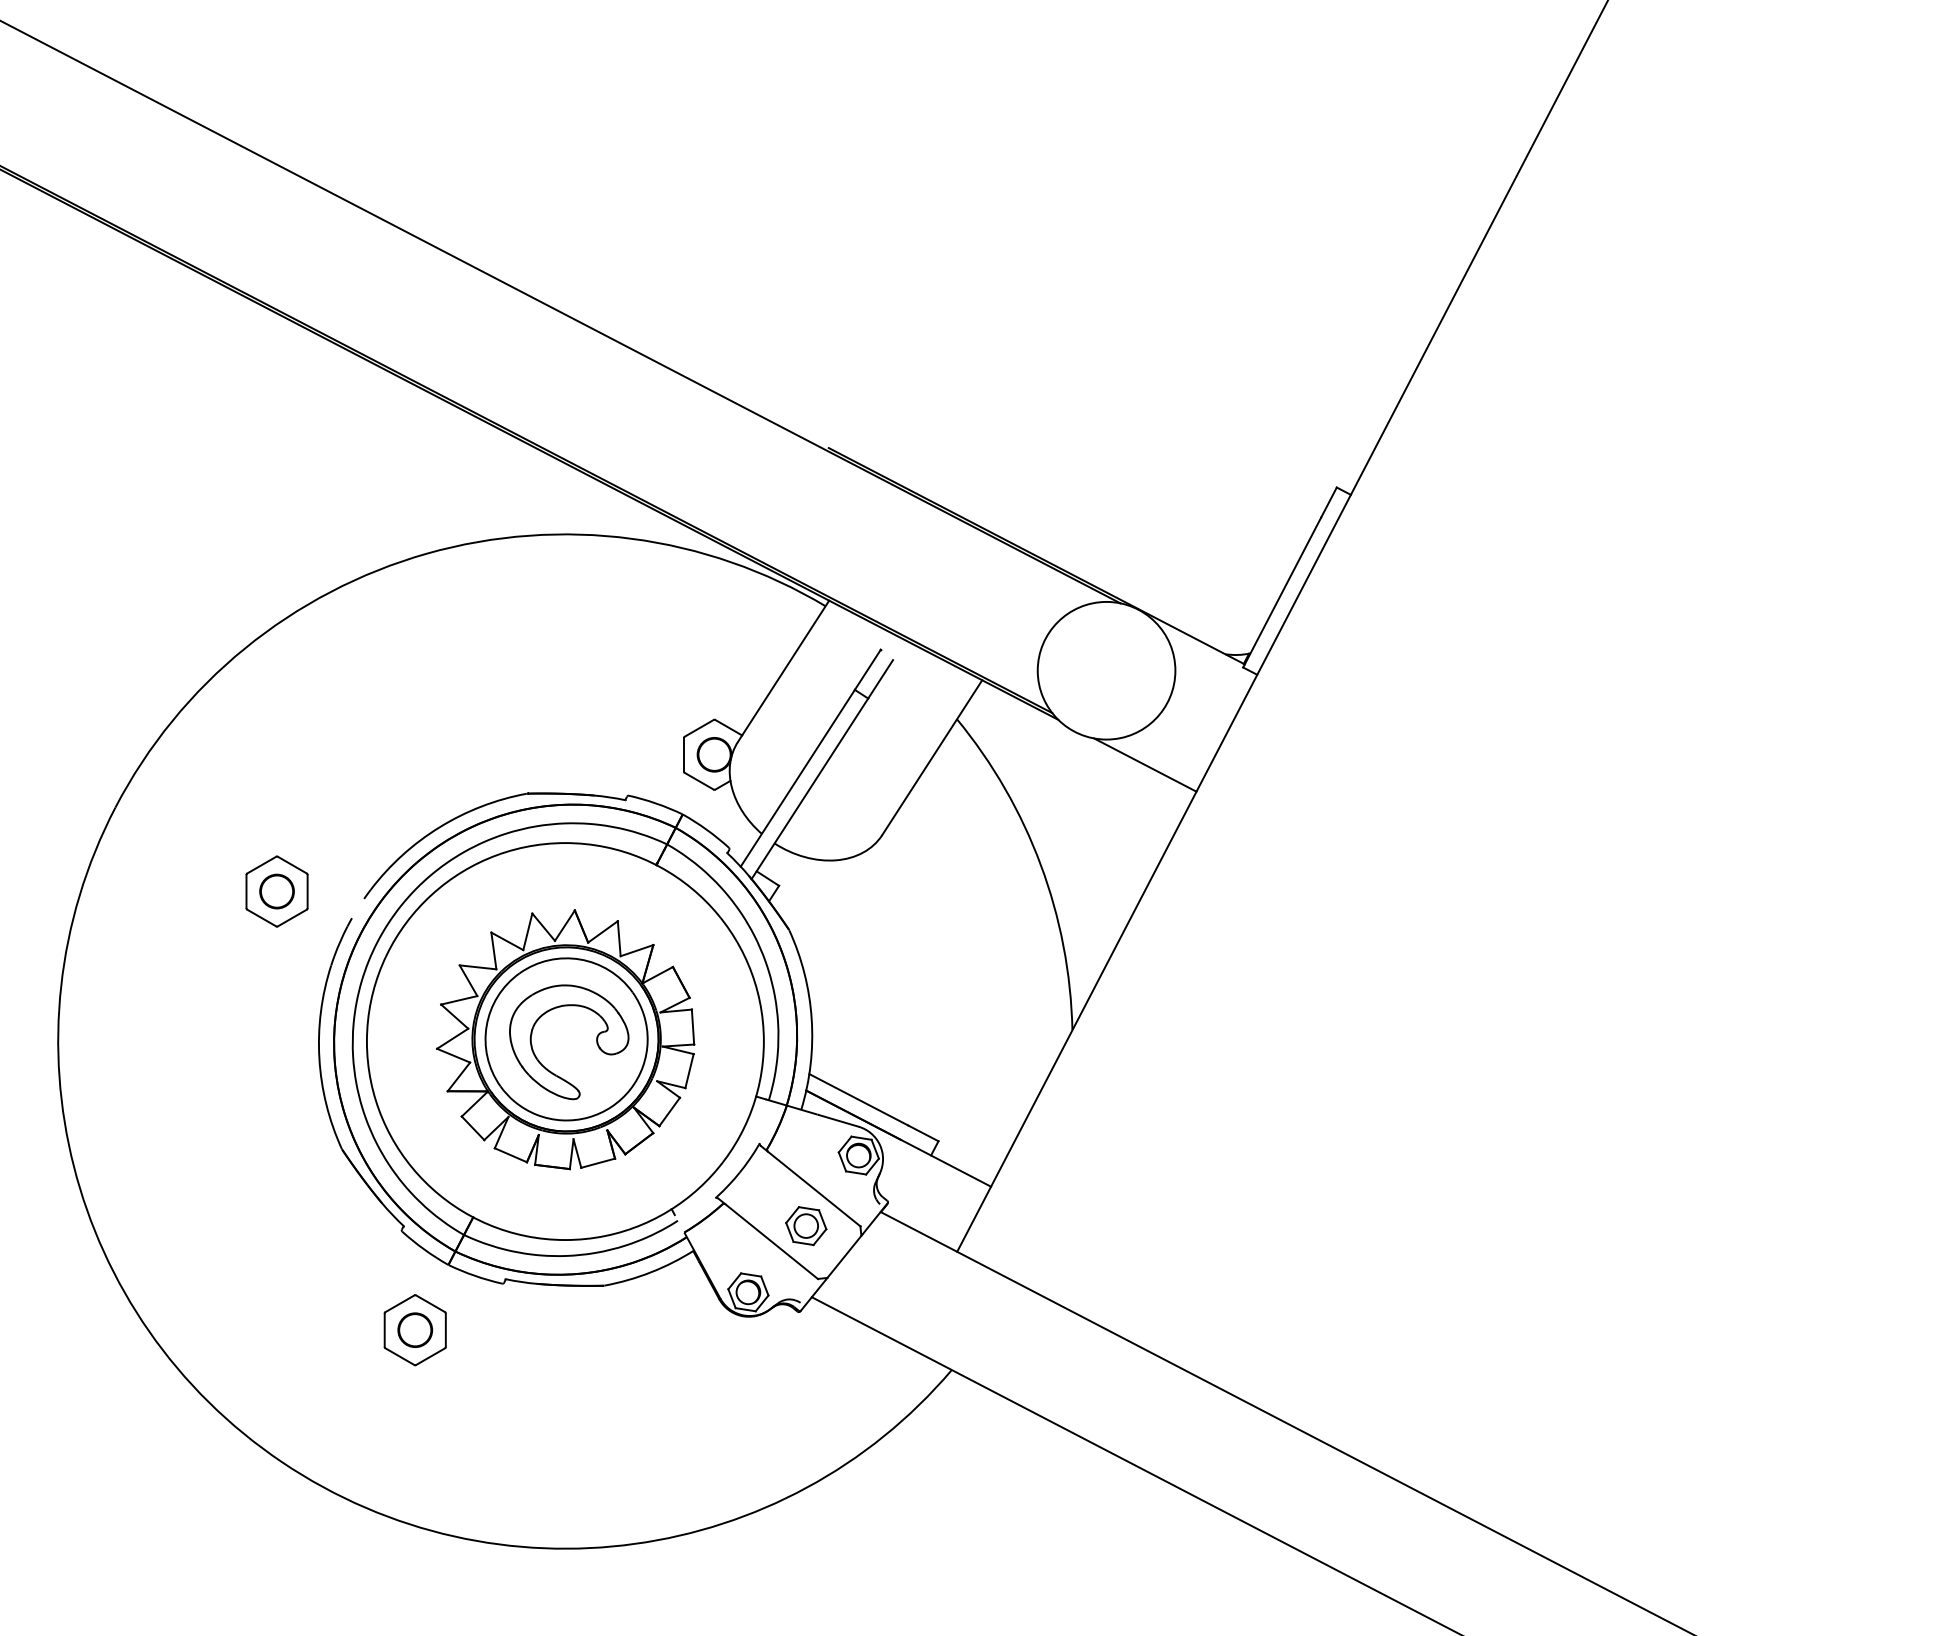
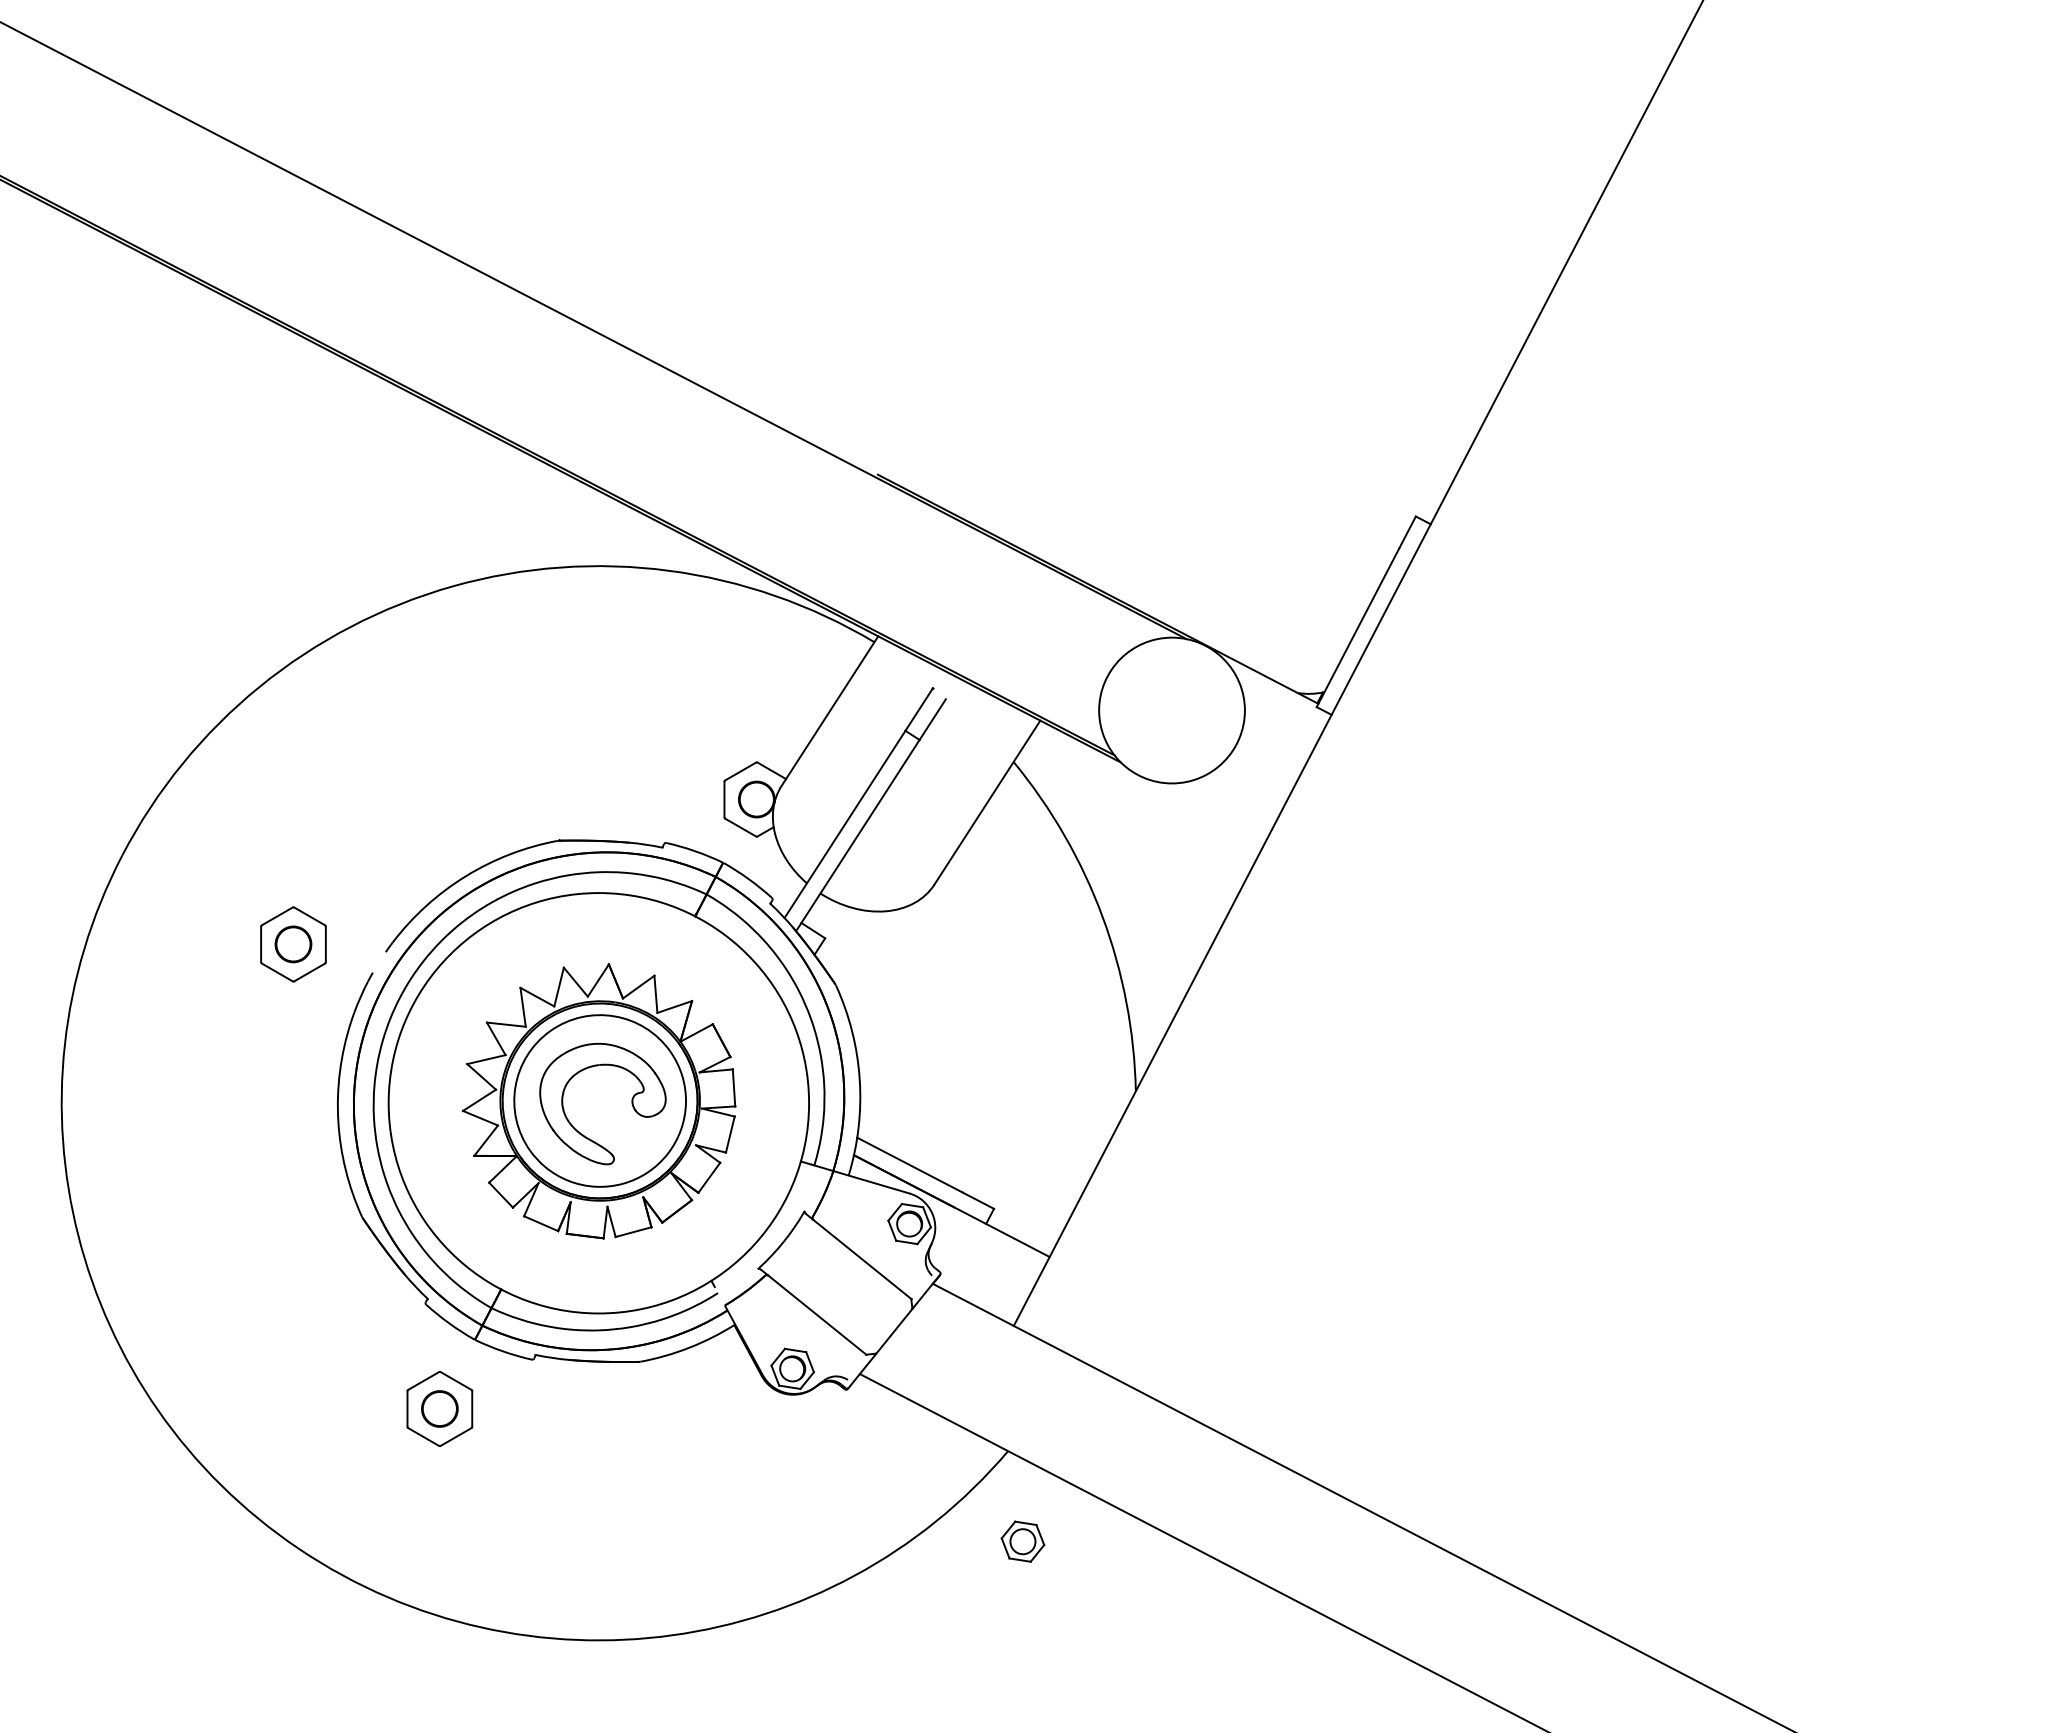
line: (1144, 765) -> (1212, 810), removed
part: (805, 1225) -> (1022, 1541), moved

